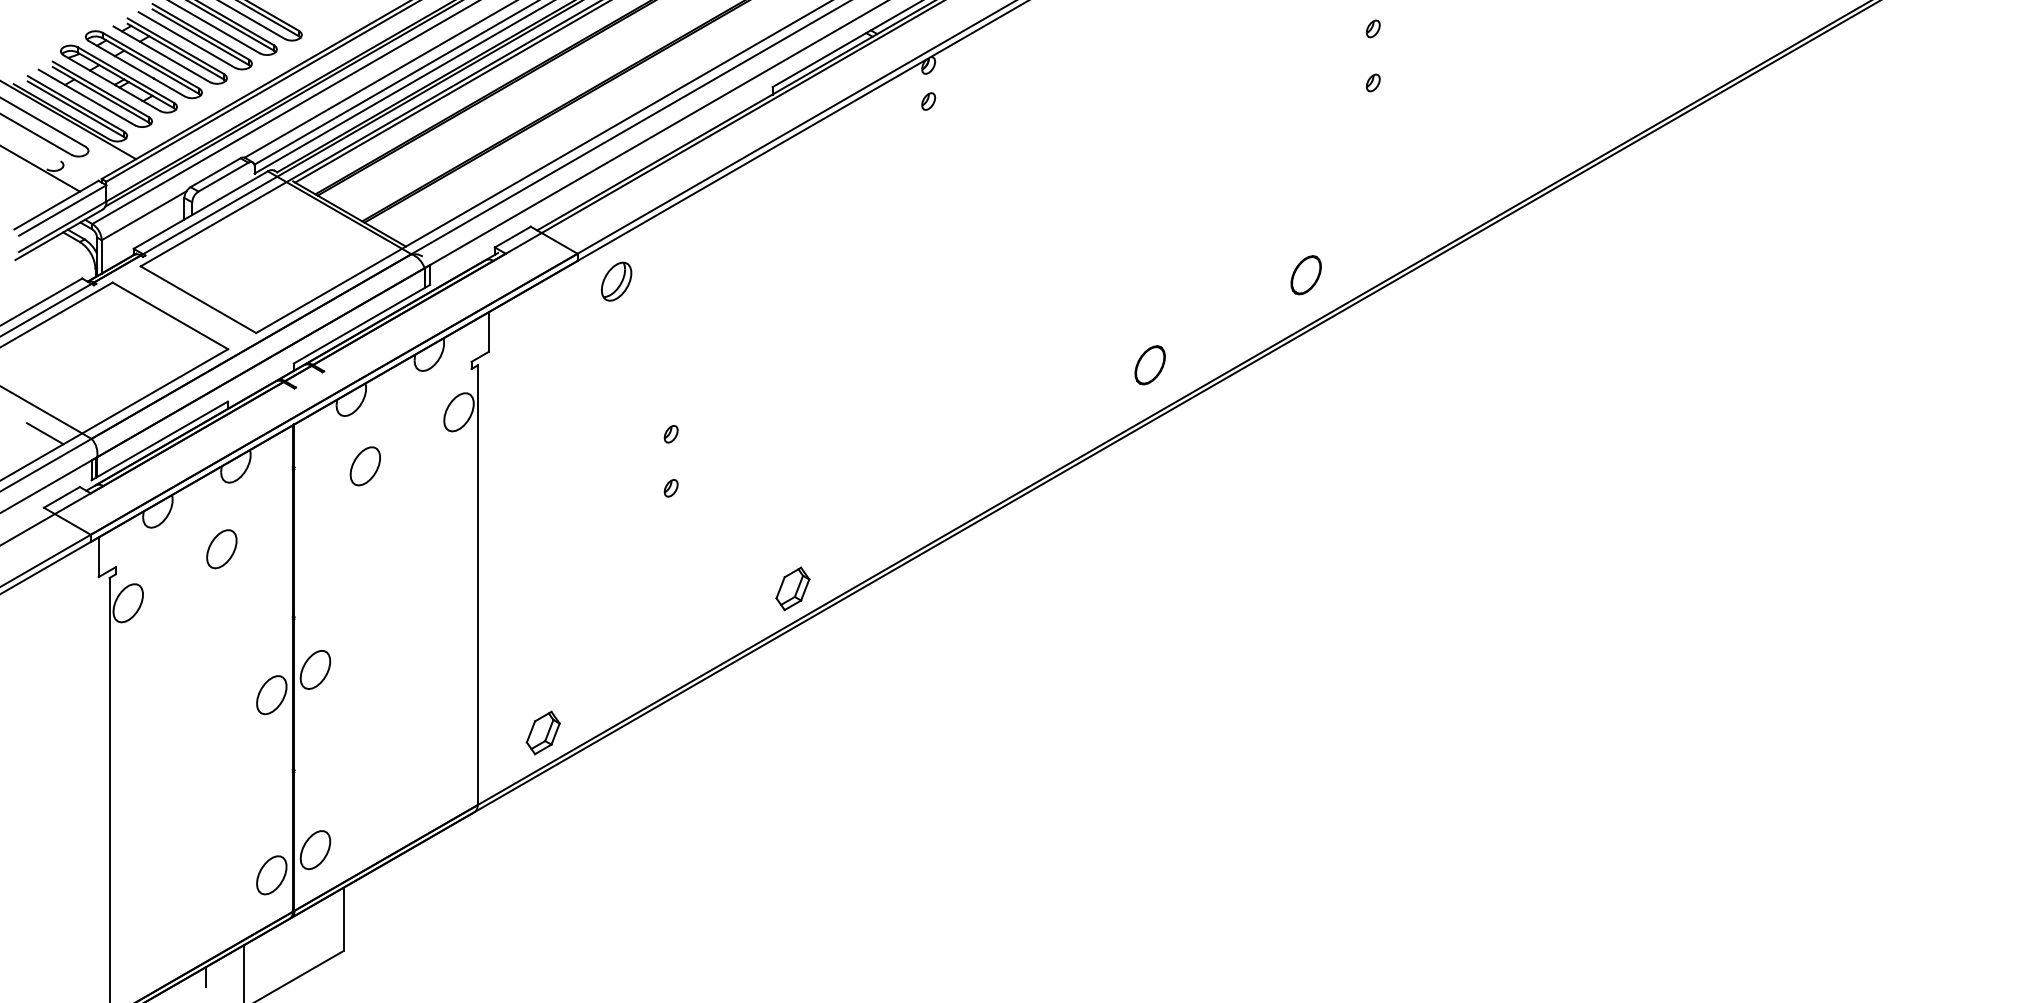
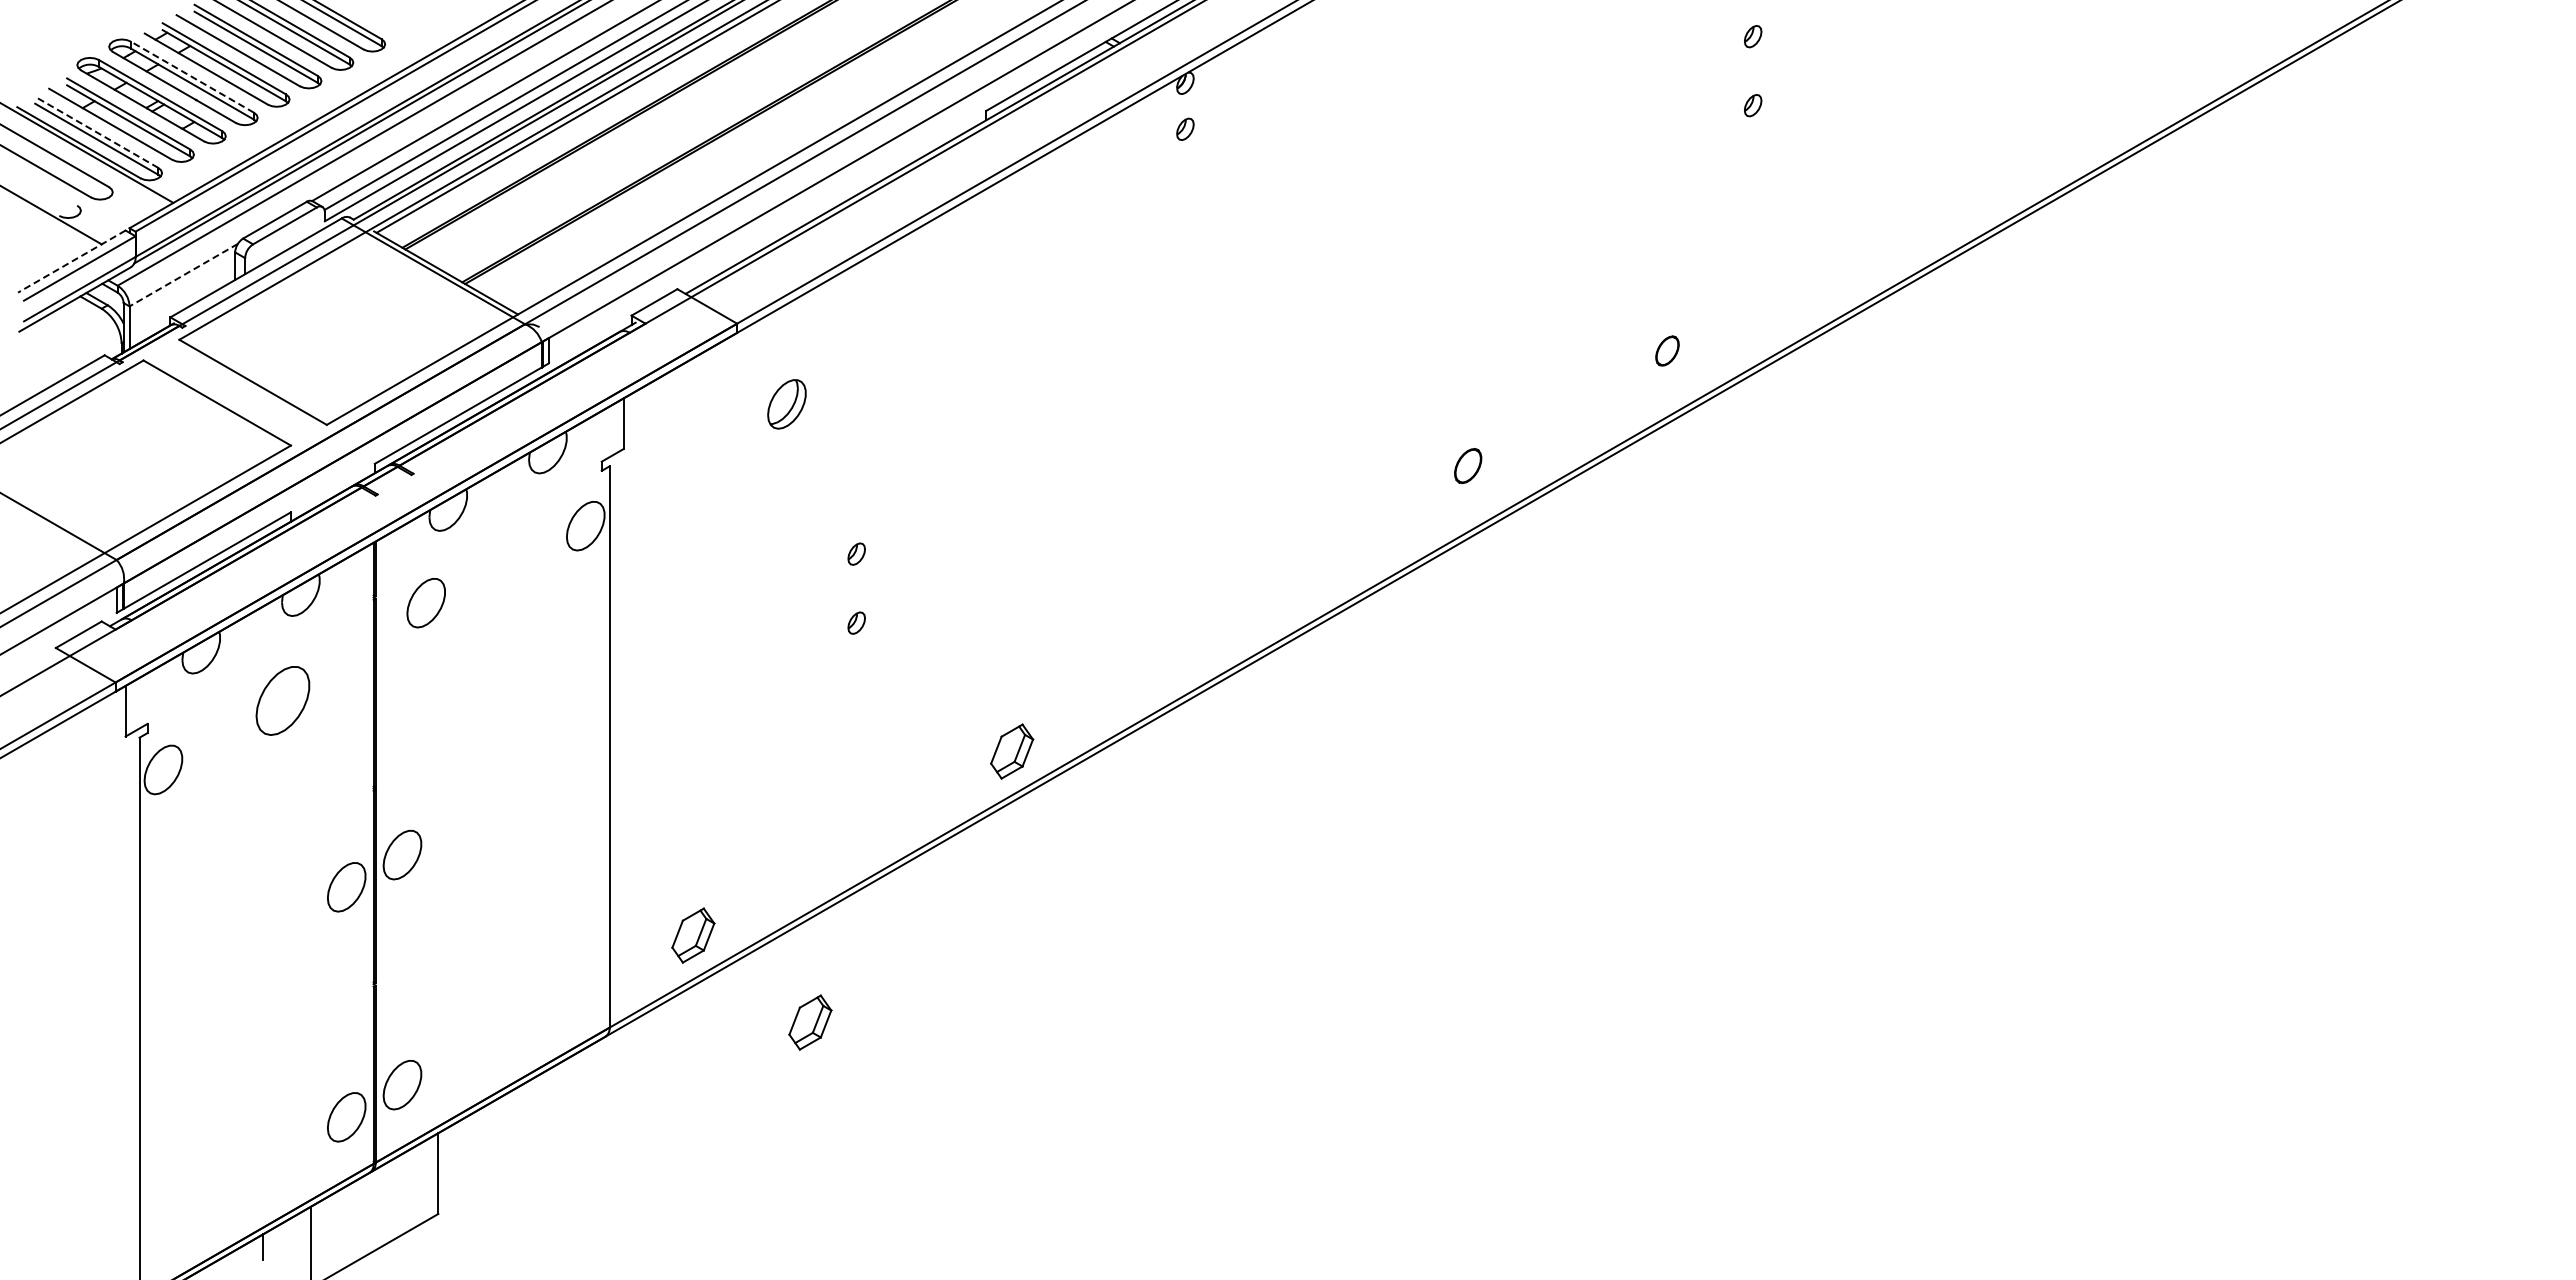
line: (150, 60) -> (191, 76), solid -> dashed
line: (75, 104) -> (96, 132), solid -> dashed
line: (56, 205) -> (71, 261), solid -> dashed
line: (143, 216) -> (183, 275), solid -> dashed
part: (1306, 274) -> (1667, 350), size x0.6
part: (616, 281) -> (786, 404), moved
part: (1149, 364) -> (1467, 465), size x0.7
line: (45, 433) -> (57, 553), removed
part: (364, 466) -> (425, 603), moved
part: (221, 548) -> (282, 700), size x1.4
part: (635, 801) -> (810, 1022), added

